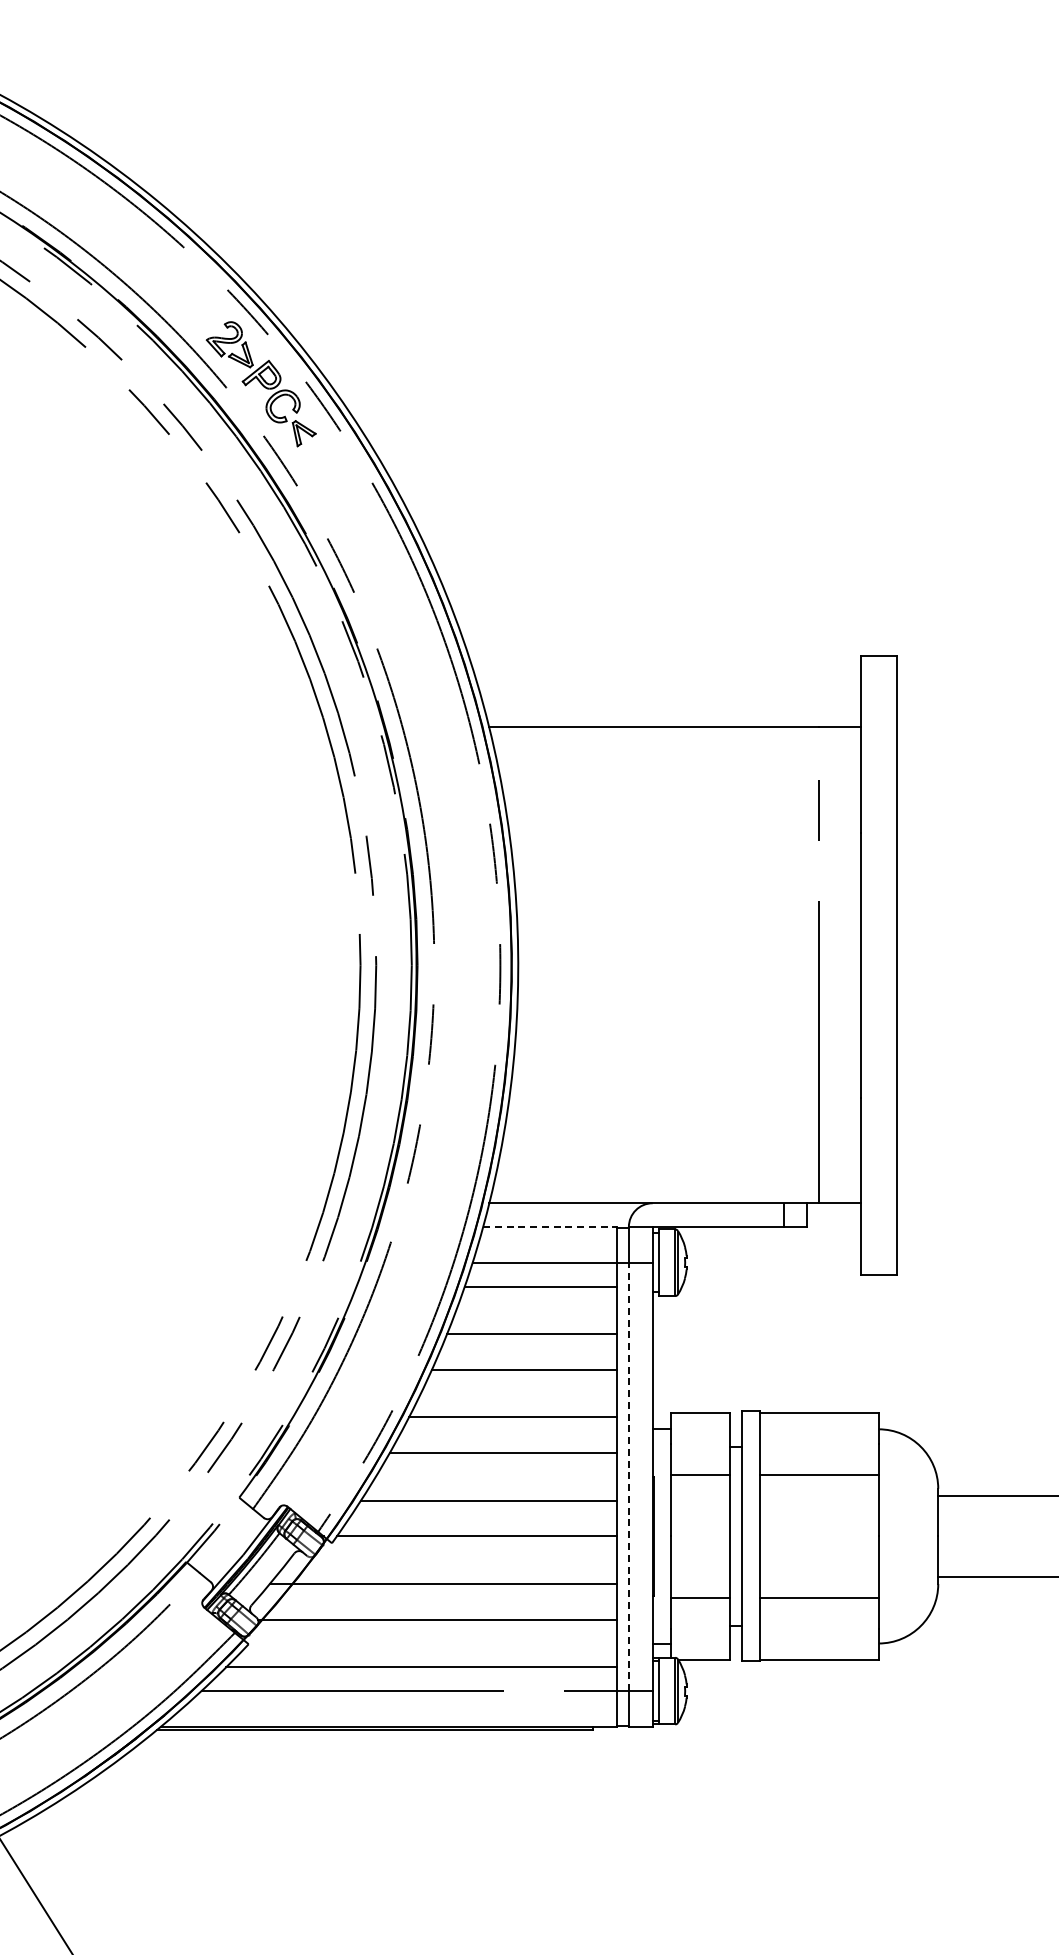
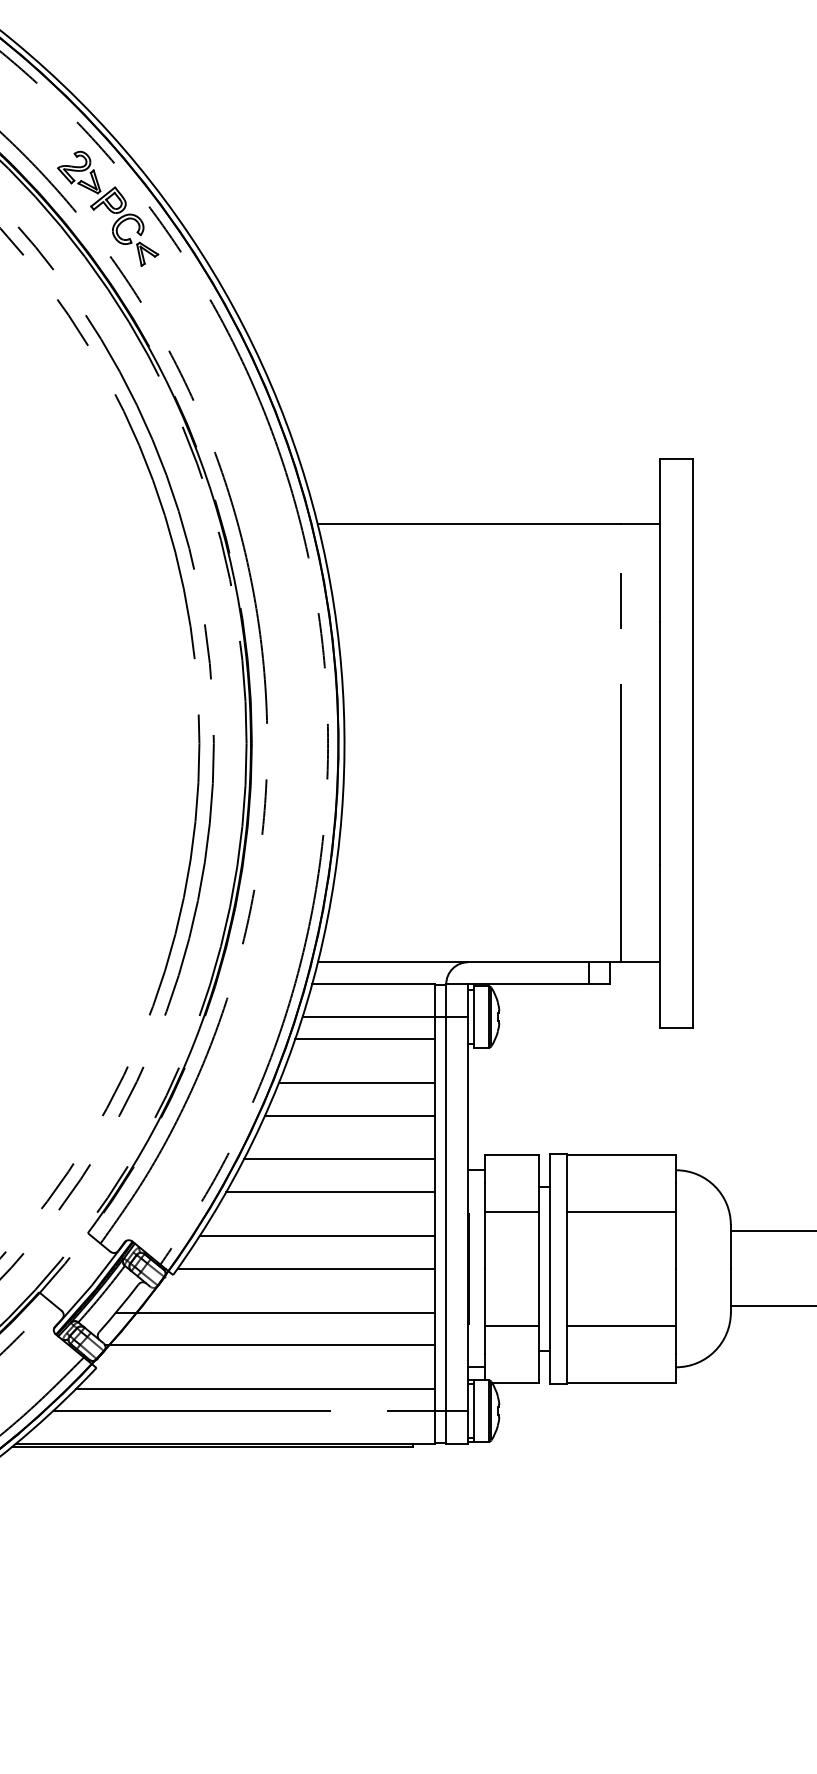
line: (550, 1227) -> (374, 984), dashed -> solid
line: (628, 1476) -> (445, 1213), dashed -> solid

